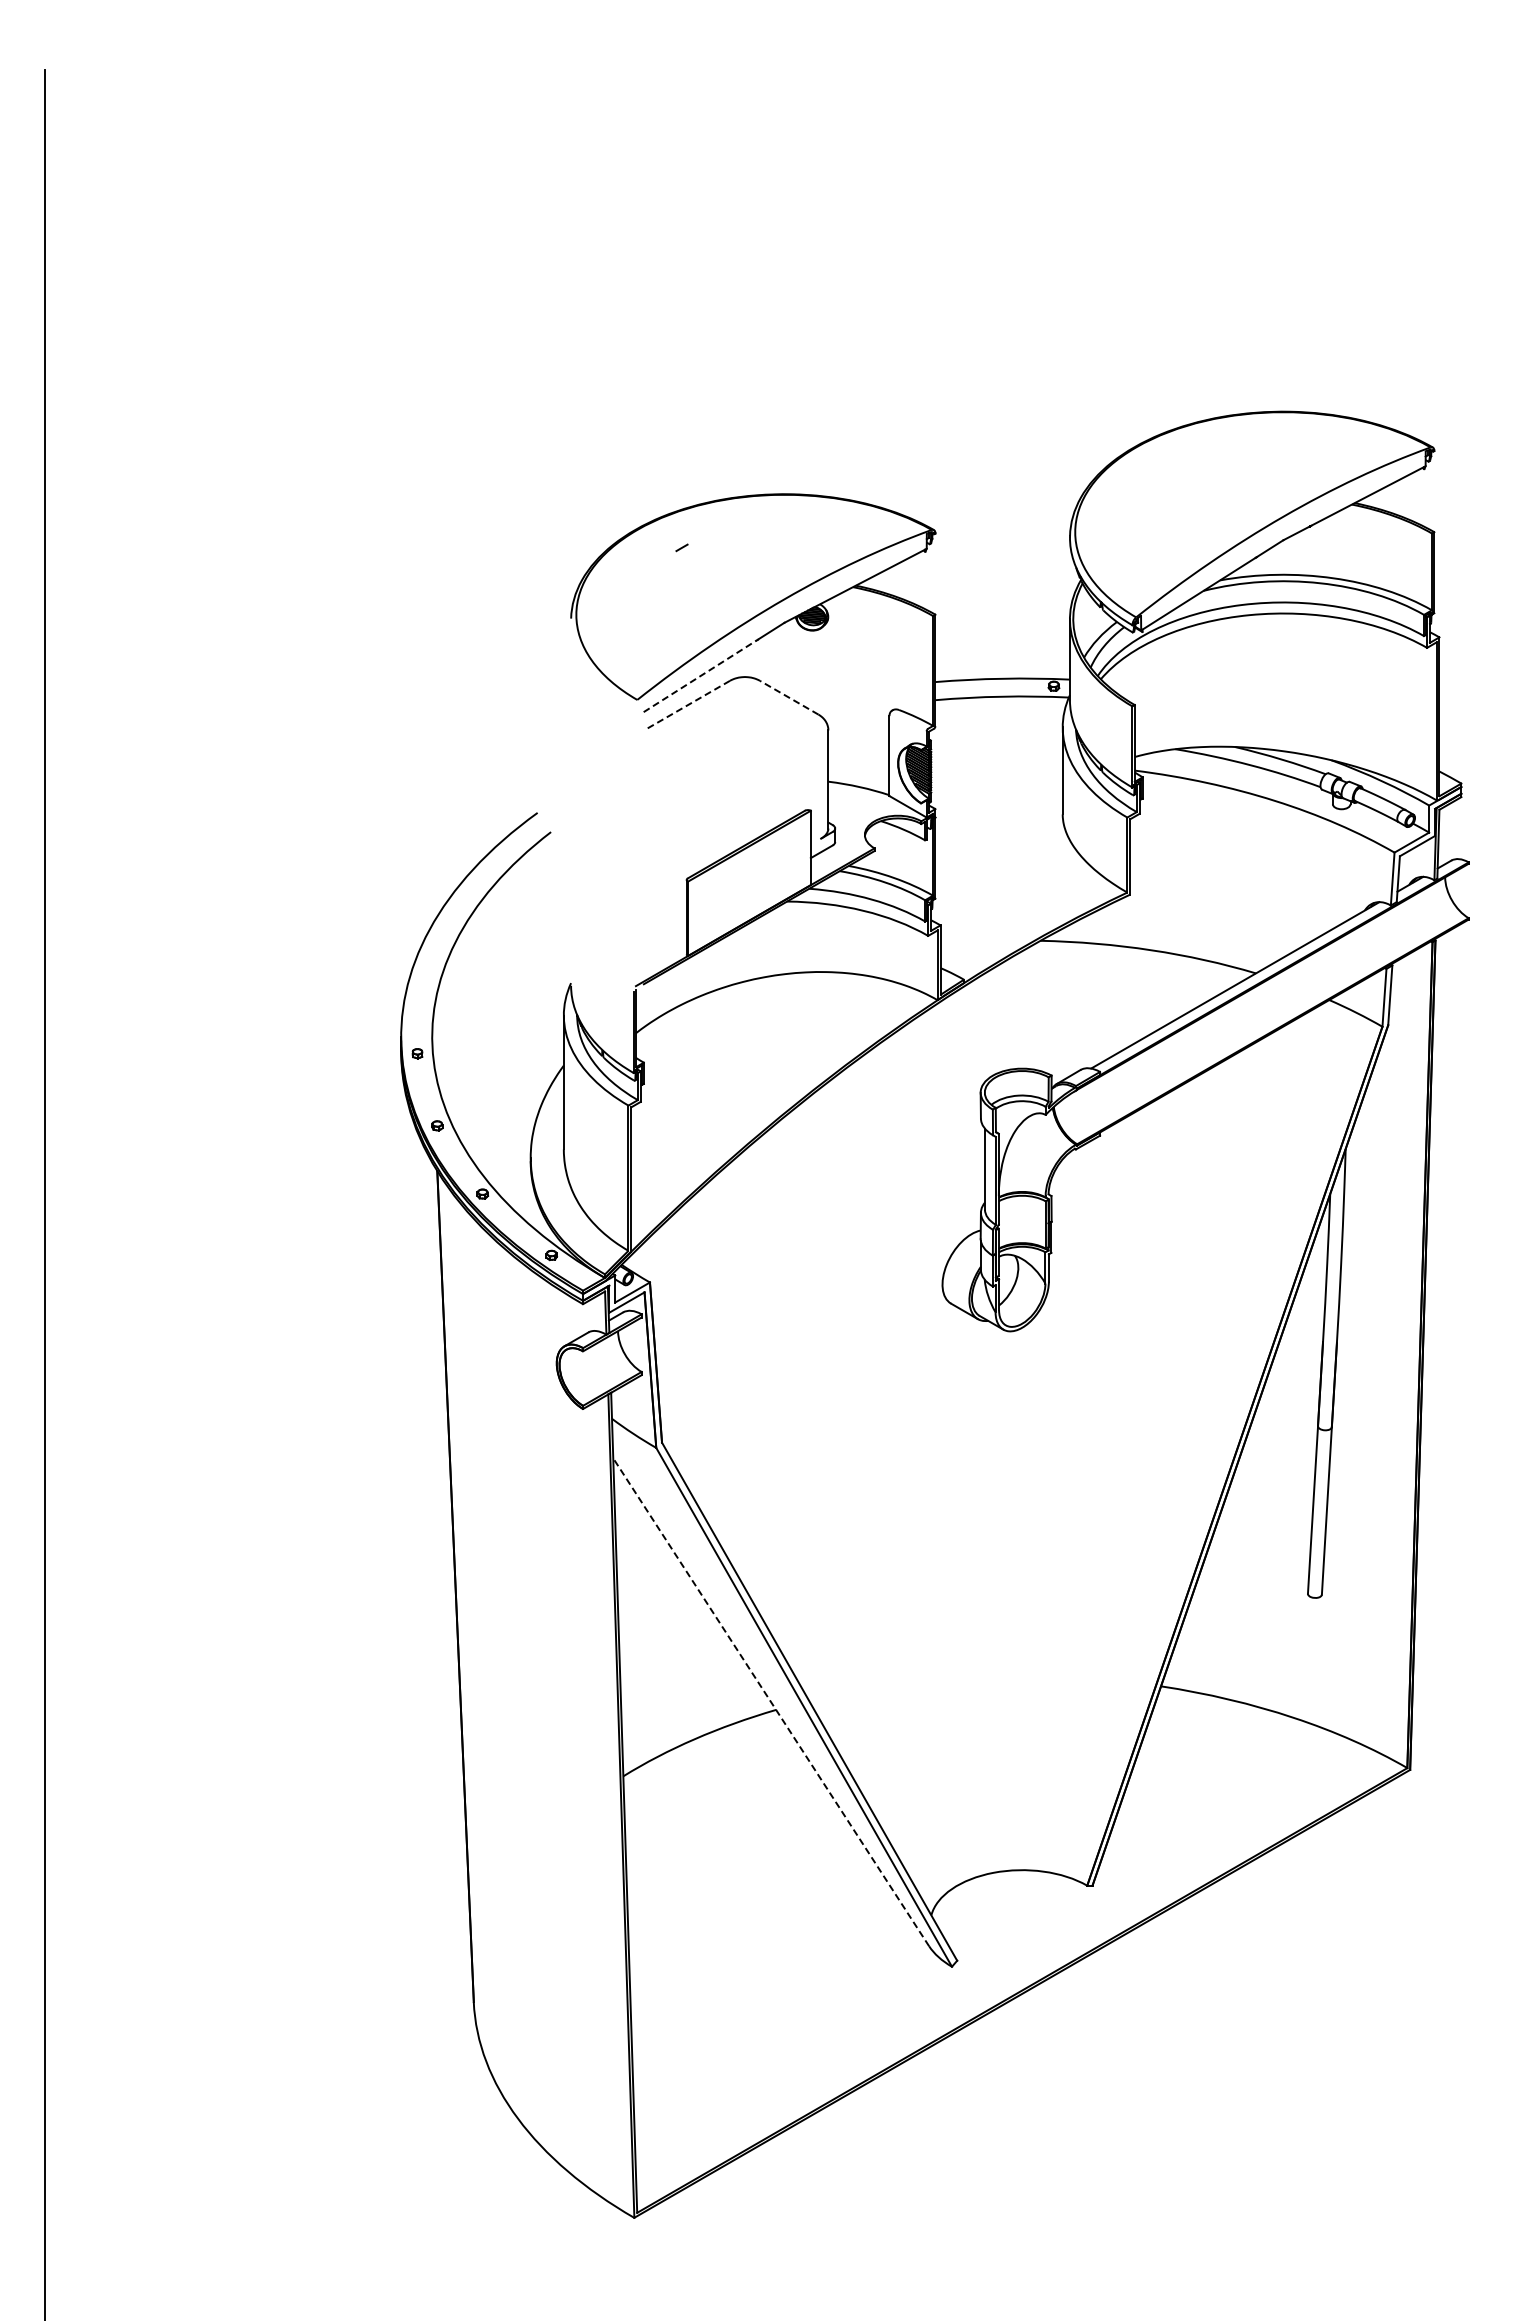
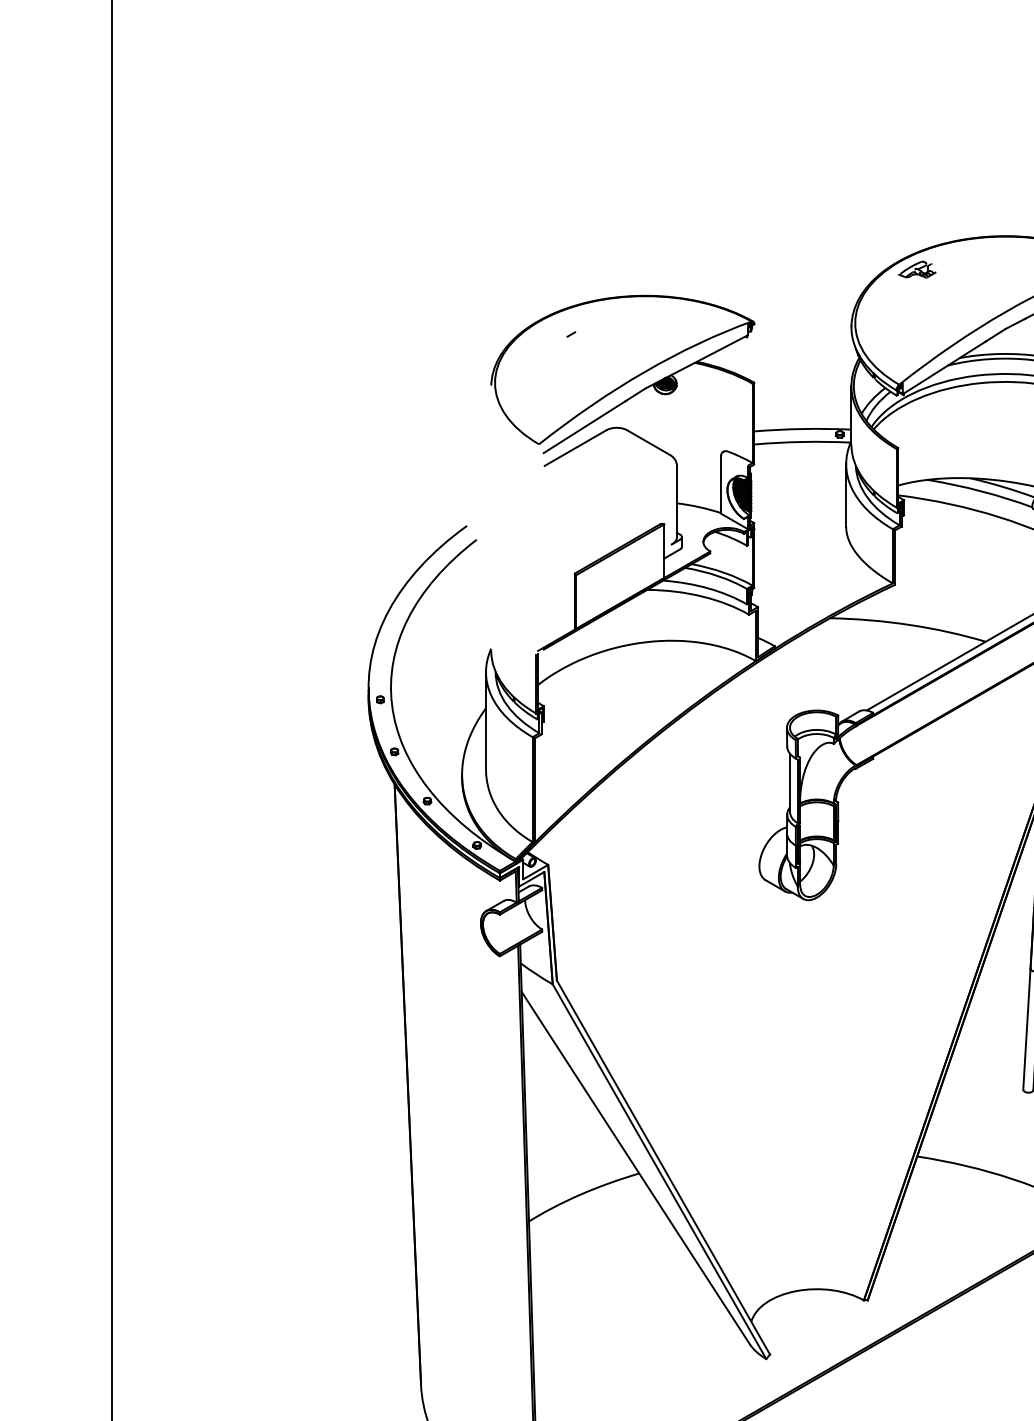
part: (1160, 457) -> (916, 269), added
line: (700, 676) -> (584, 427), dashed -> solid
line: (789, 697) -> (648, 442), dashed -> solid
line: (687, 705) -> (575, 448), dashed -> solid
line: (771, 1702) -> (635, 1168), dashed -> solid

